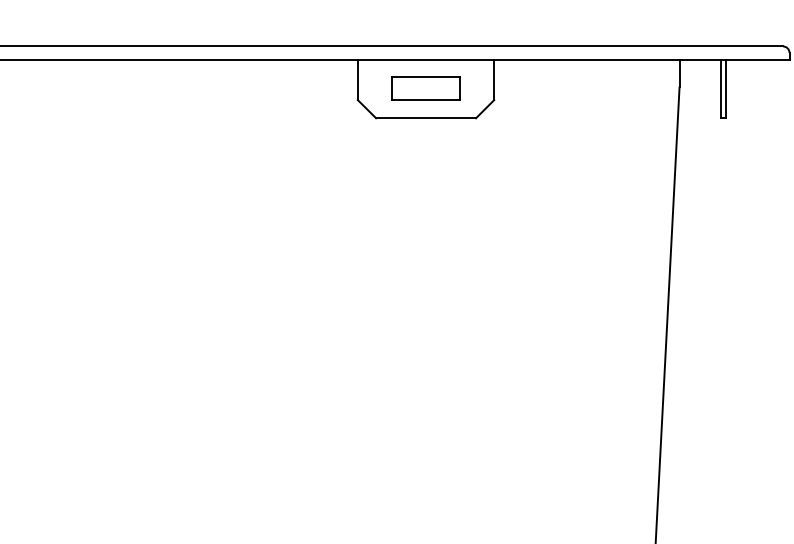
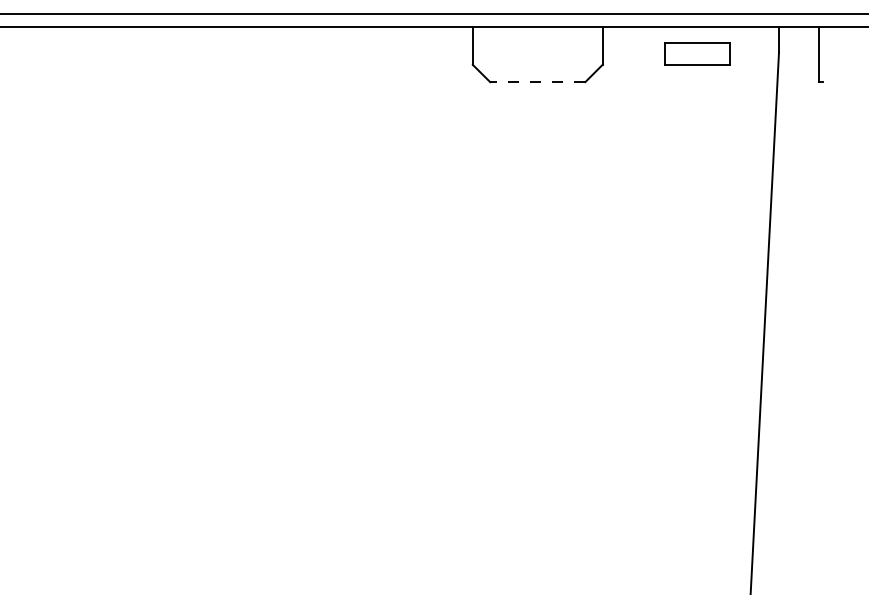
part: (425, 88) -> (697, 53), moved
line: (726, 89) -> (823, 54), removed
line: (425, 118) -> (537, 82), solid -> dashed

